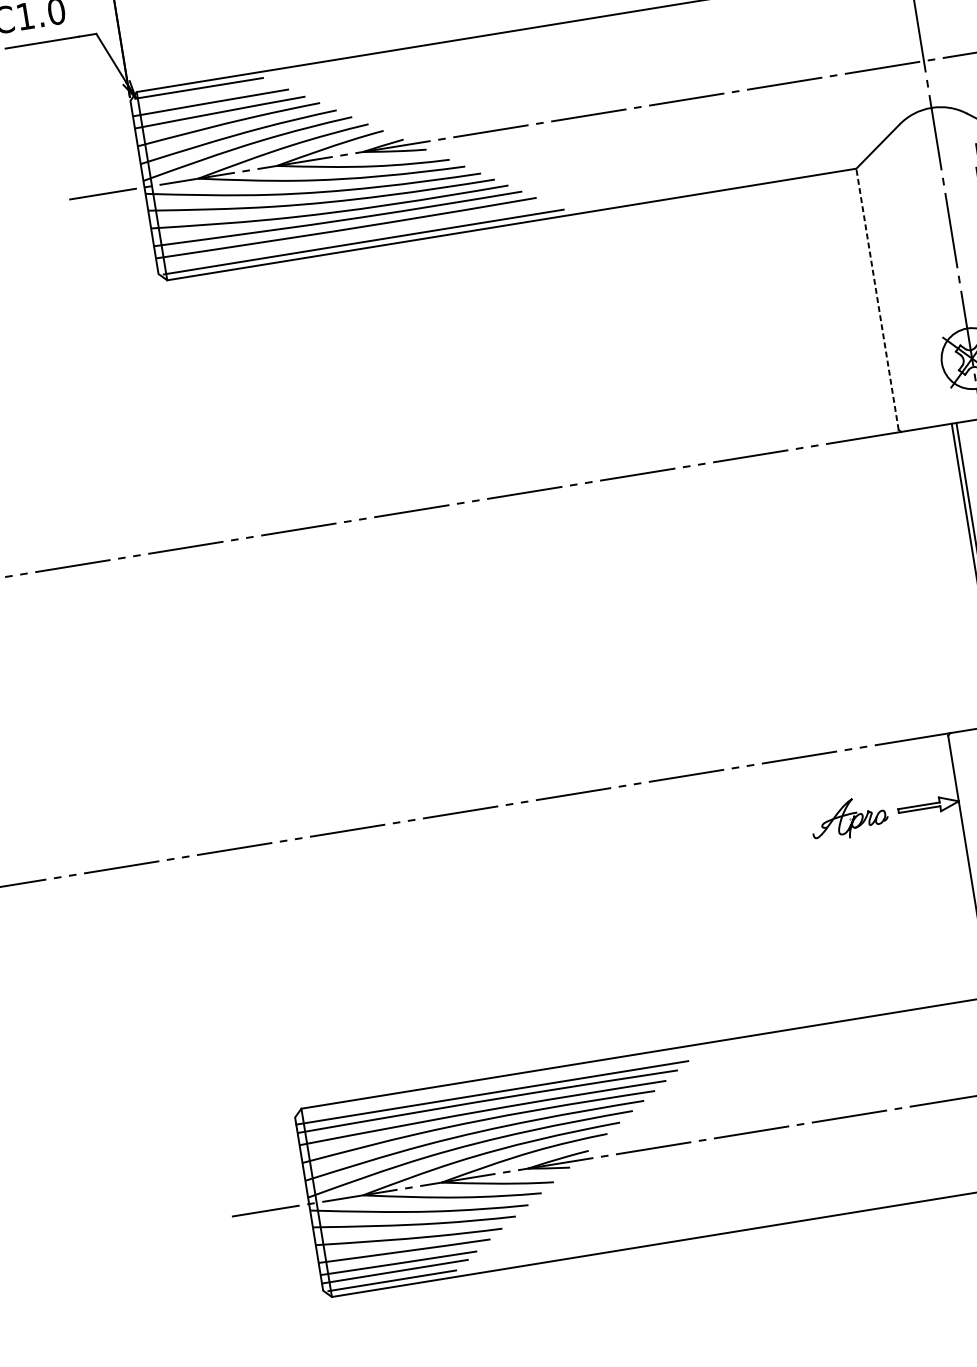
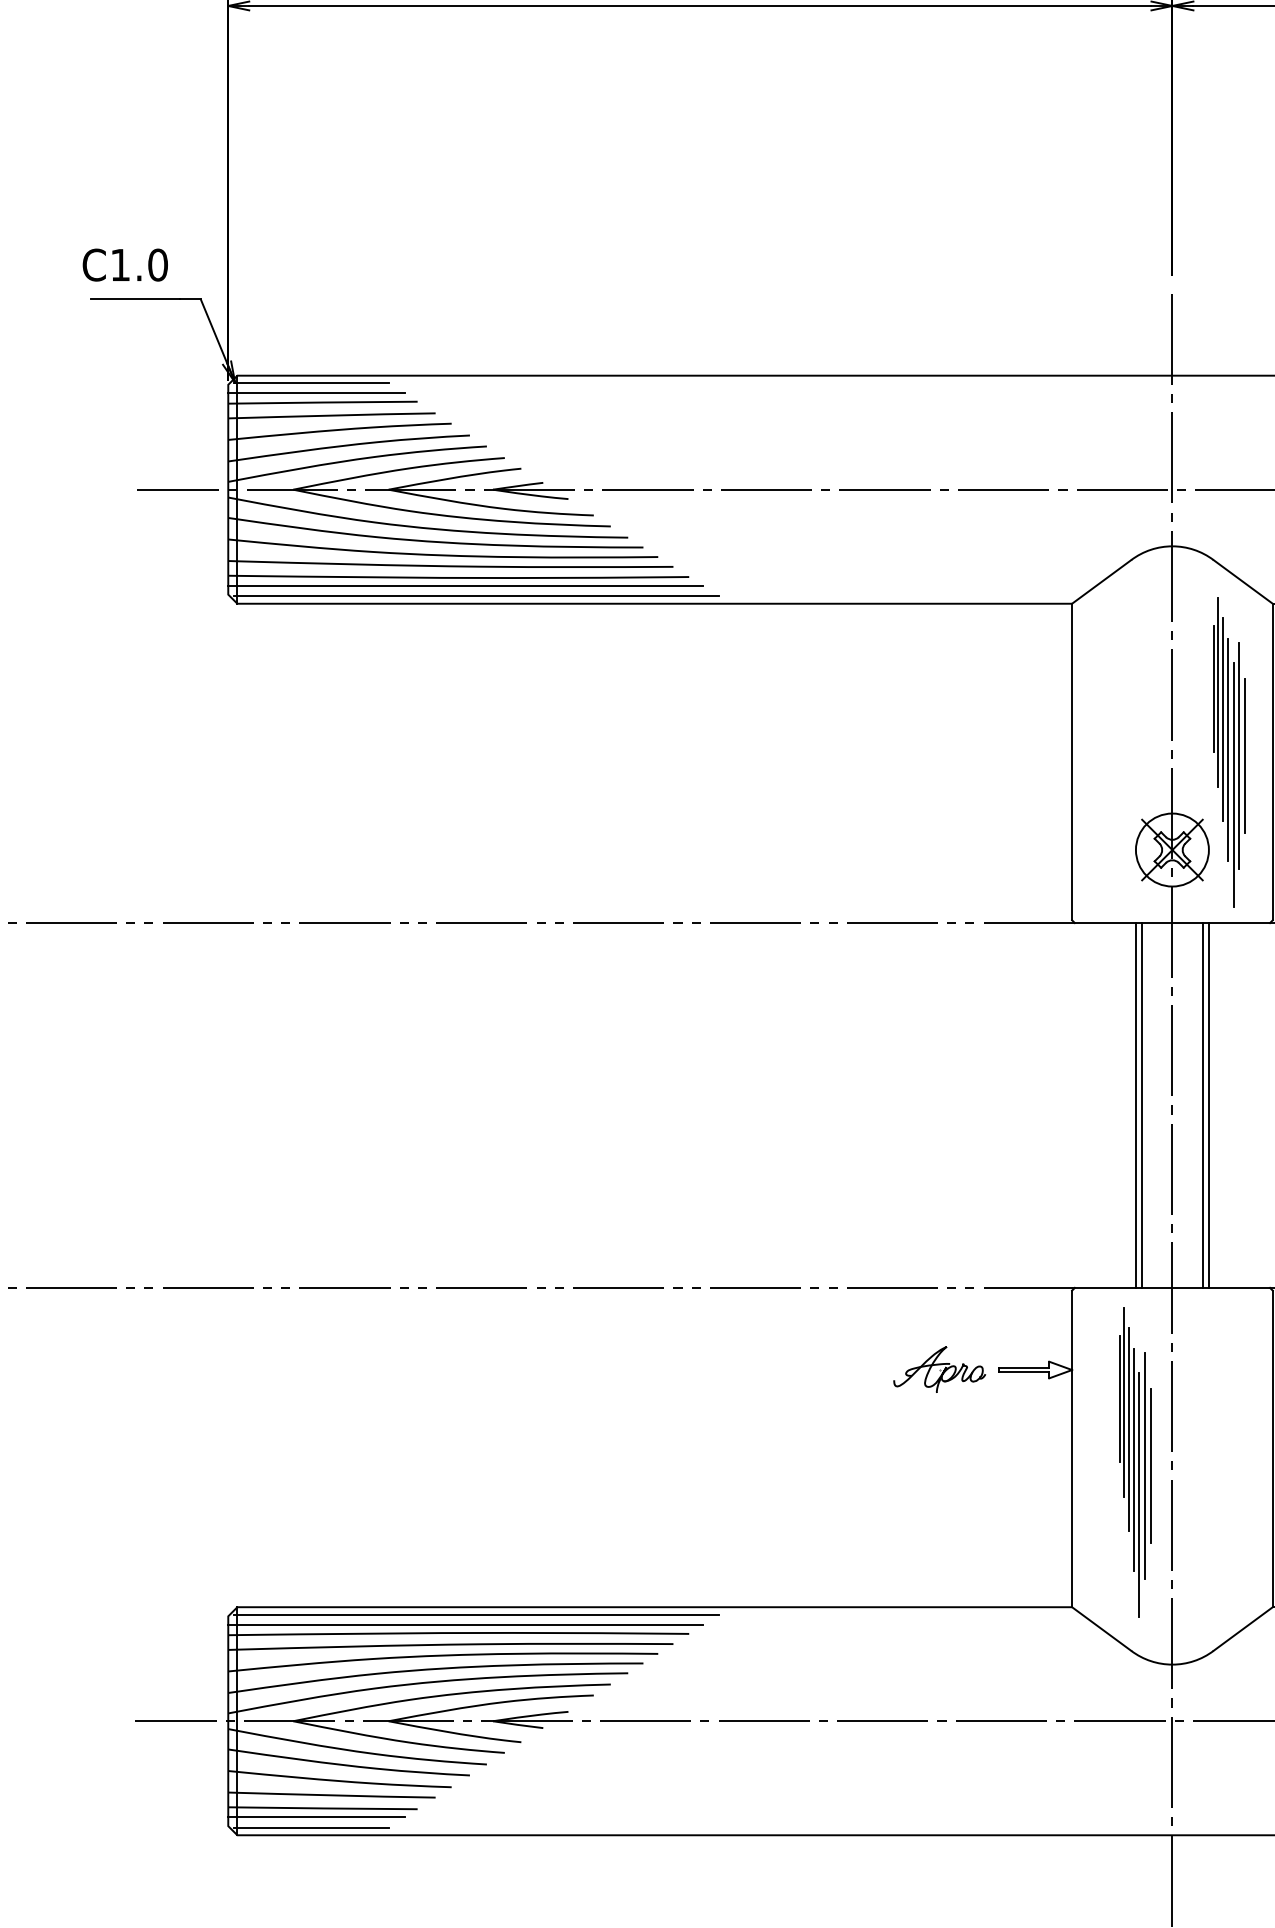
line: (204, 96) -> (316, 393), added
line: (353, 234) -> (465, 585), added
line: (877, 298) -> (1072, 761), dashed -> solid
line: (499, 1082) -> (476, 1614), added

